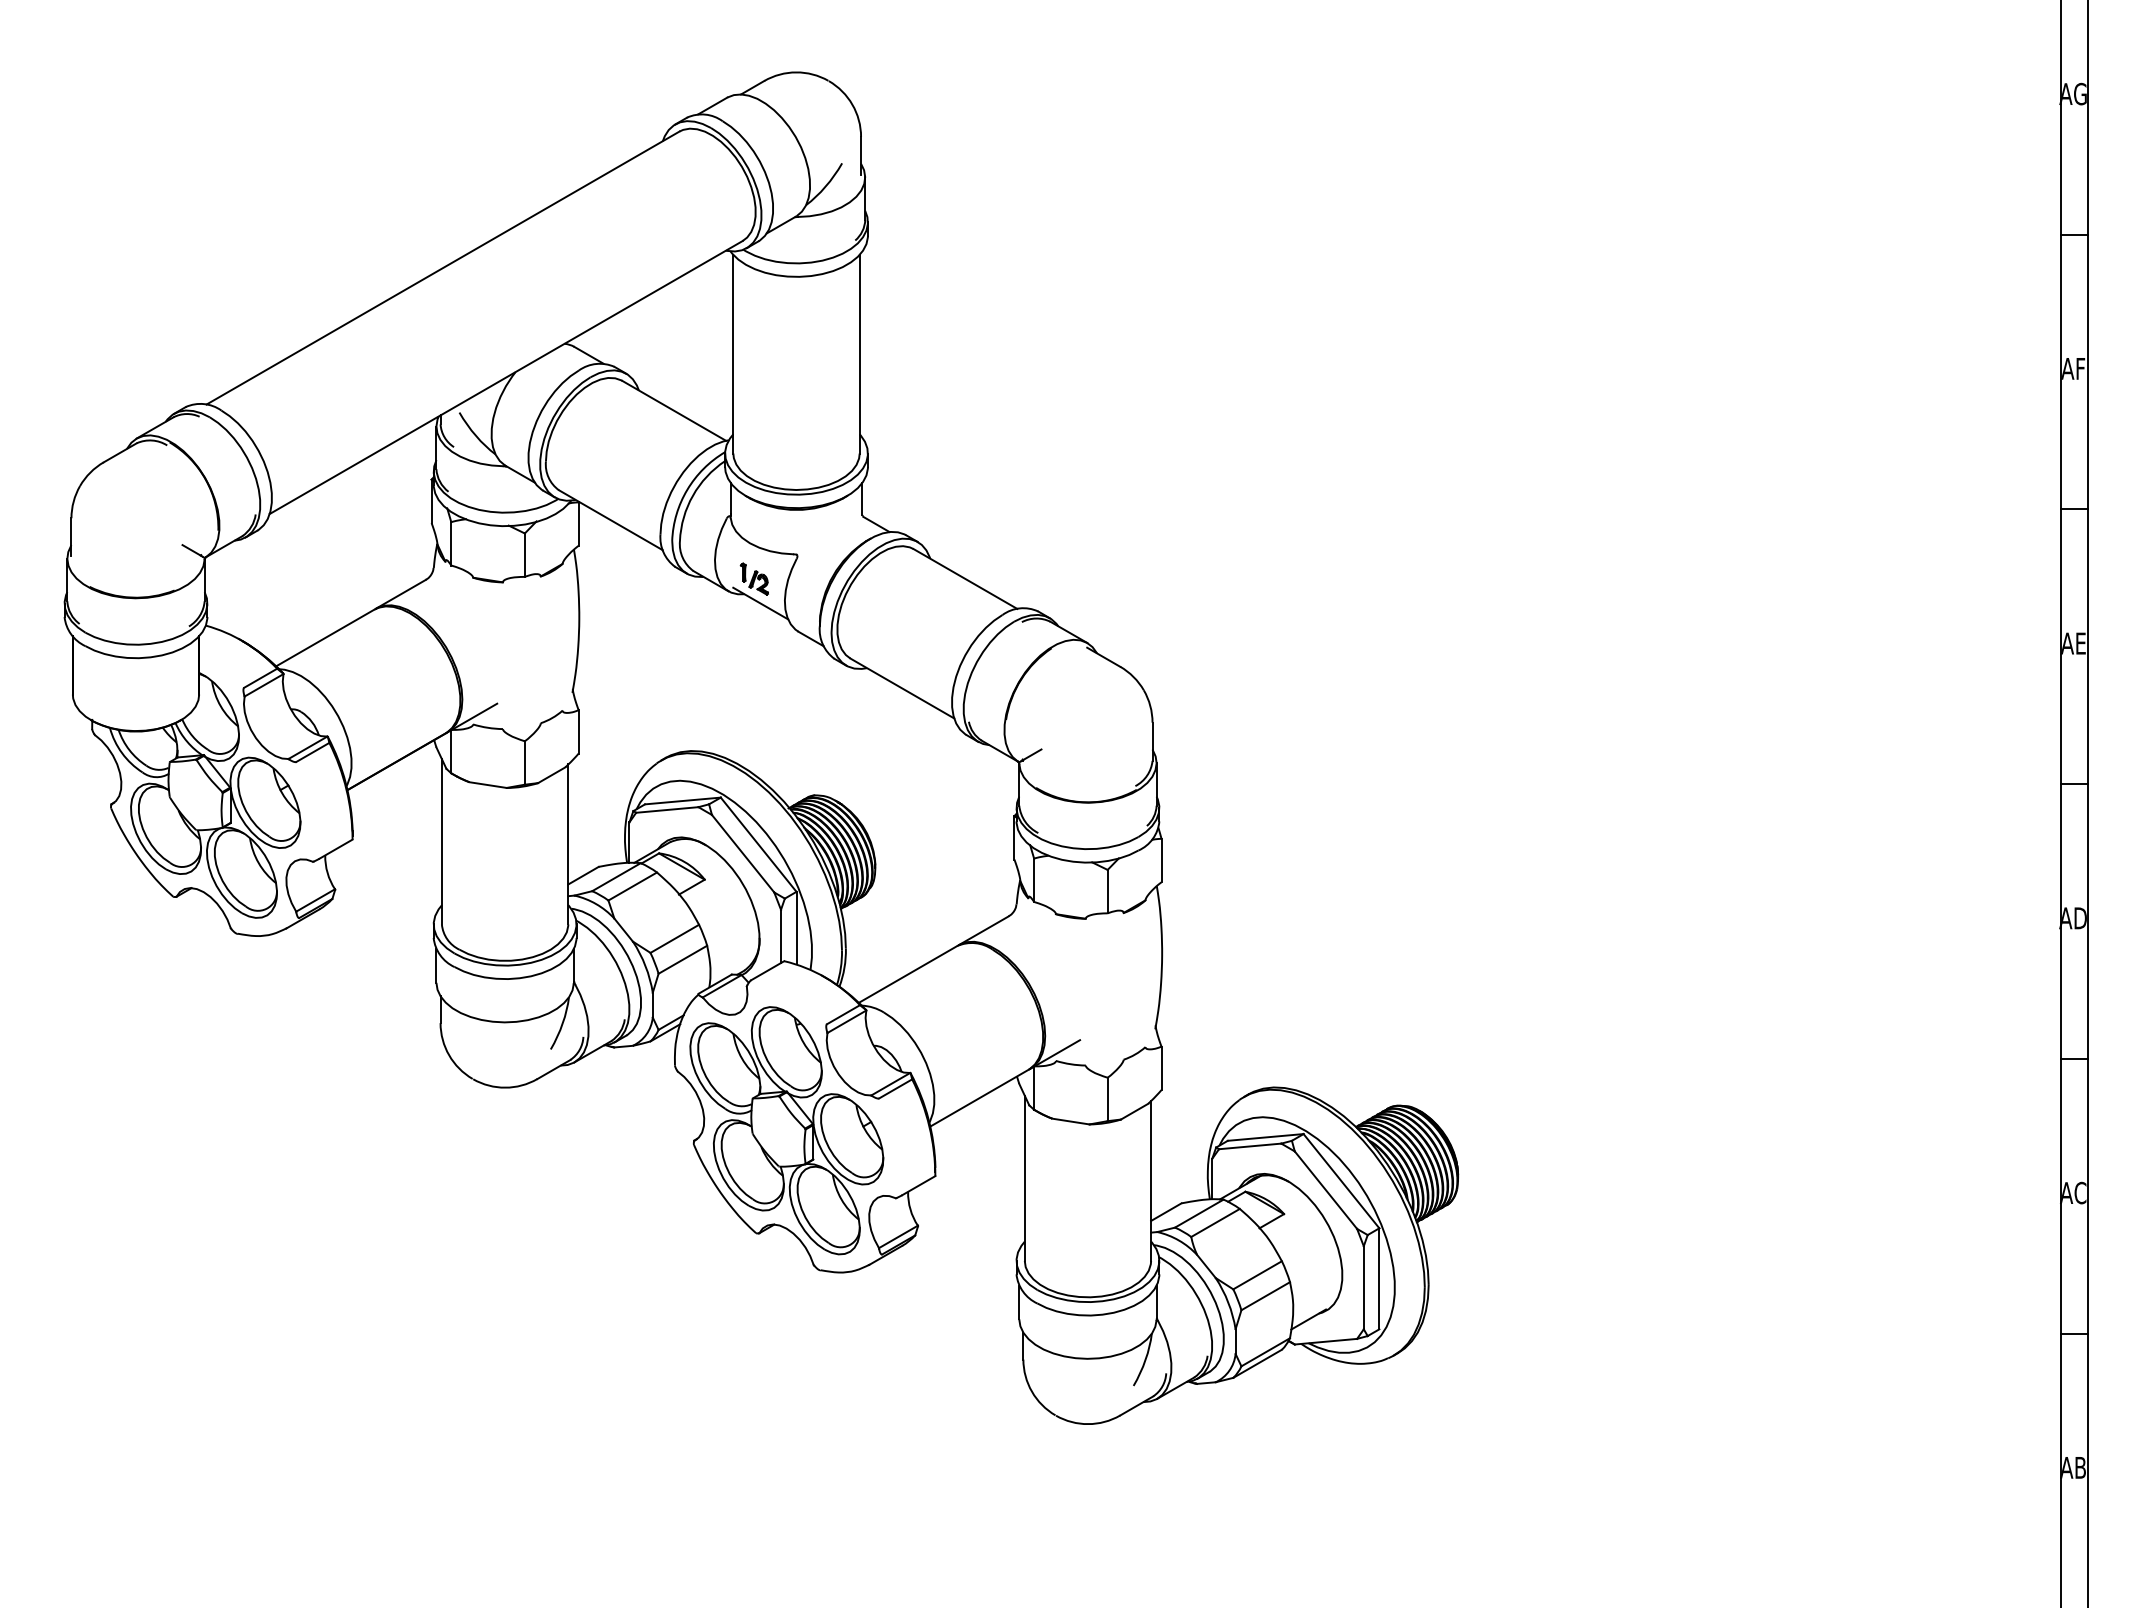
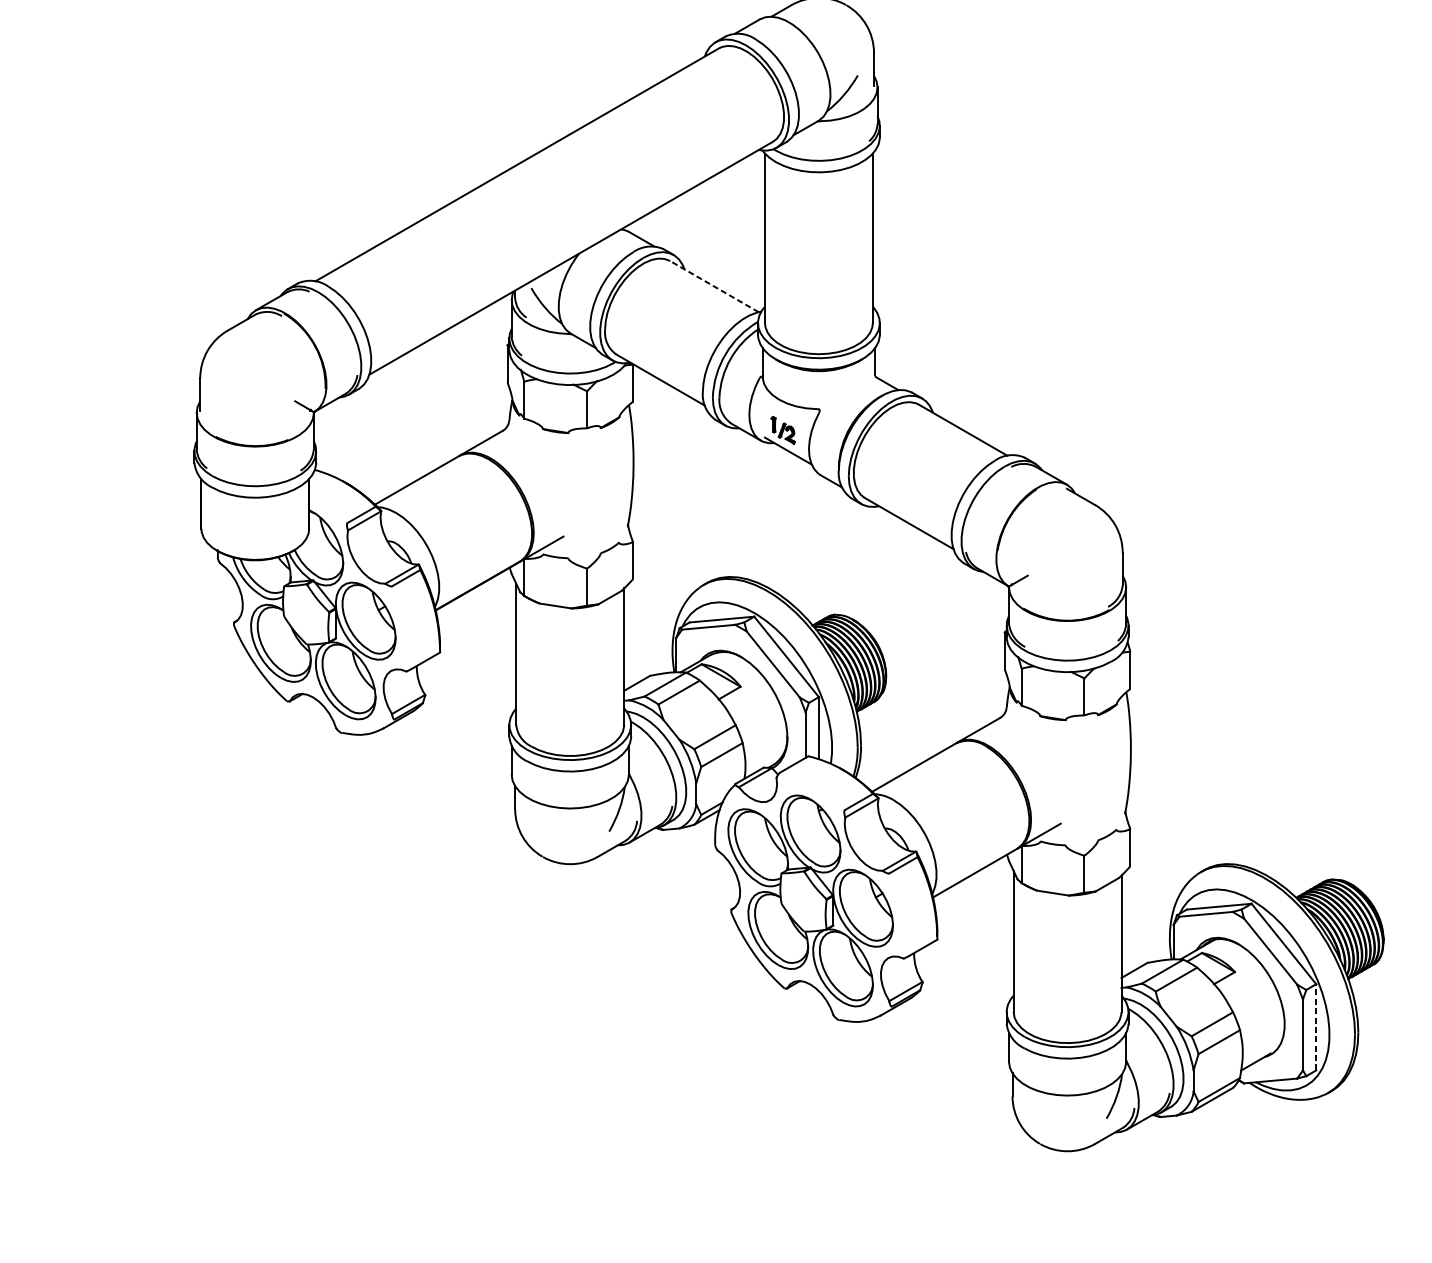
line: (674, 410) -> (714, 286), solid -> dashed
line: (1379, 1278) -> (1316, 1027), solid -> dashed

